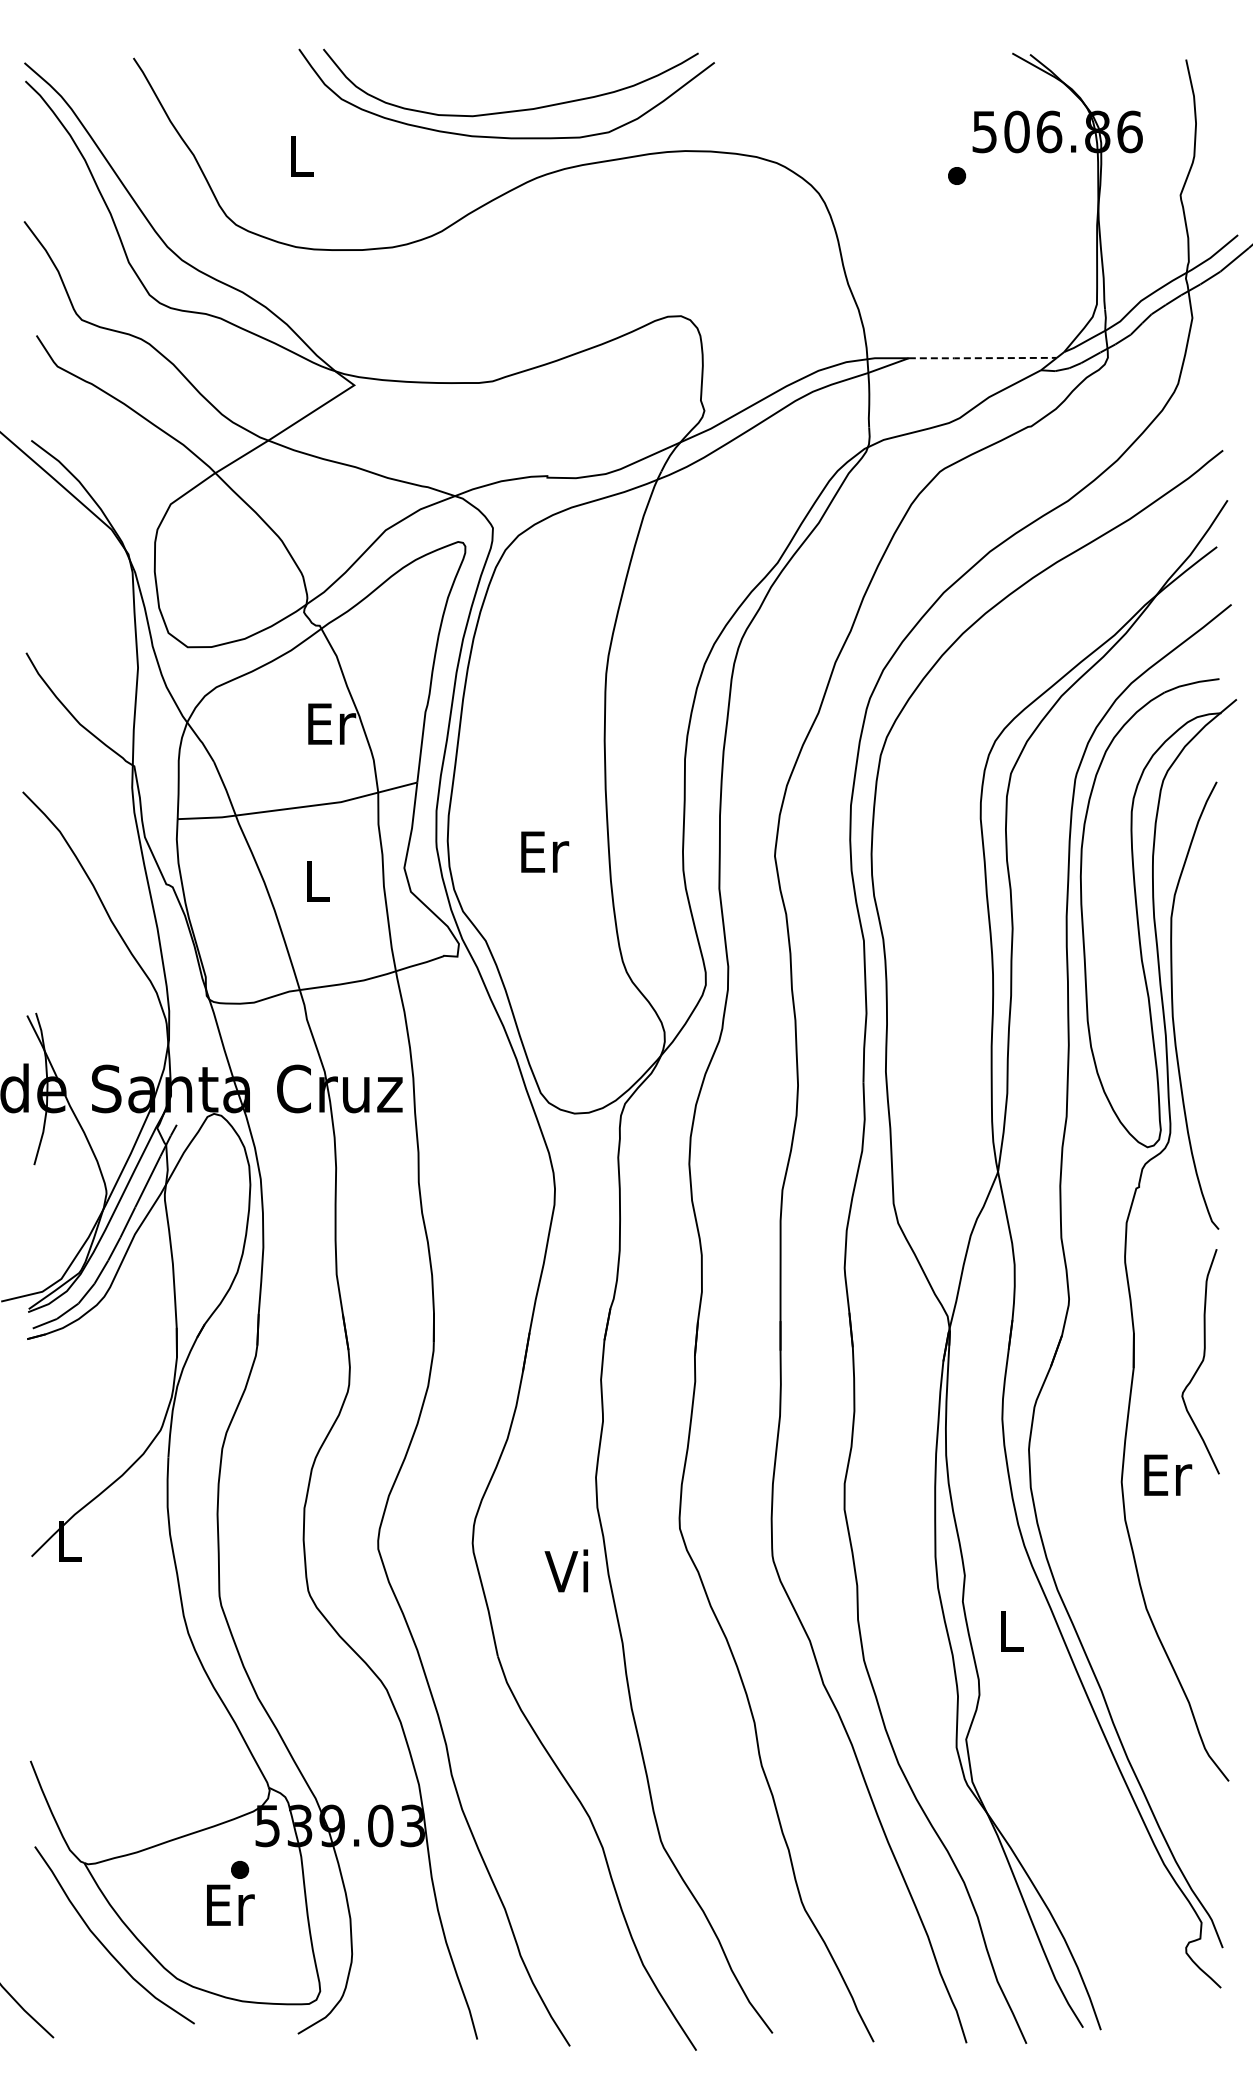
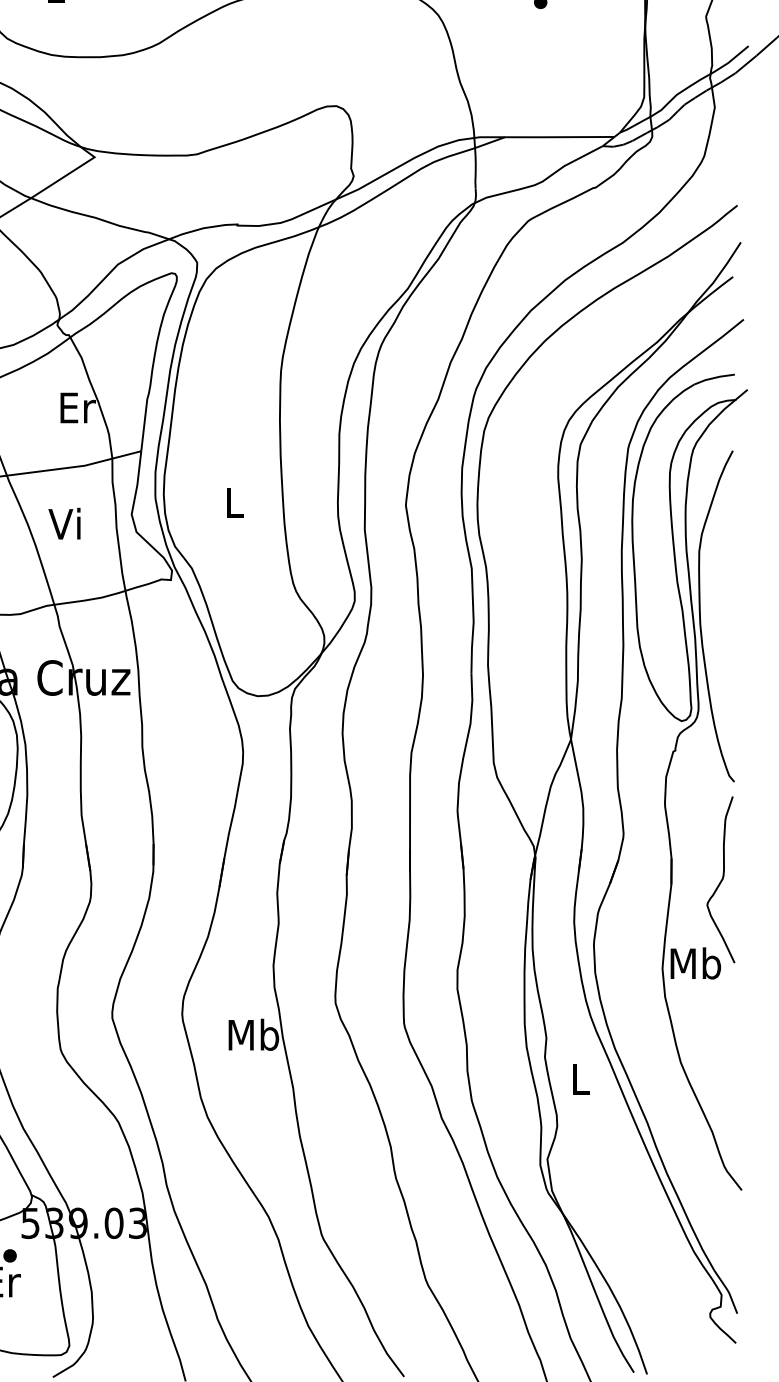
line: (982, 358) -> (559, 137), dashed -> solid
text: (545, 851) -> (236, 502), Er -> L
text: (313, 880) -> (64, 523), L -> Vi
text: (1166, 1474) -> (695, 963), Er -> Mb
text: (569, 1570) -> (253, 1034), Vi -> Mb

